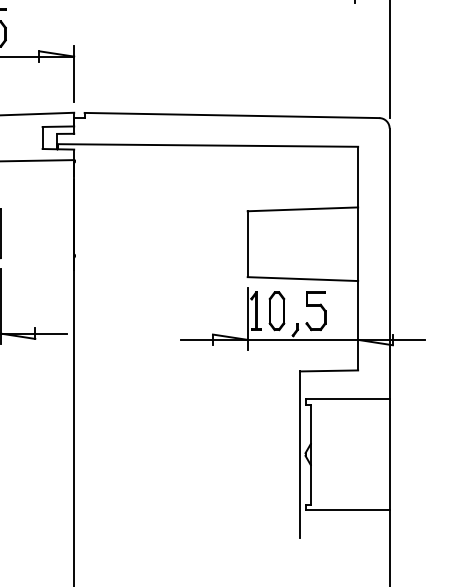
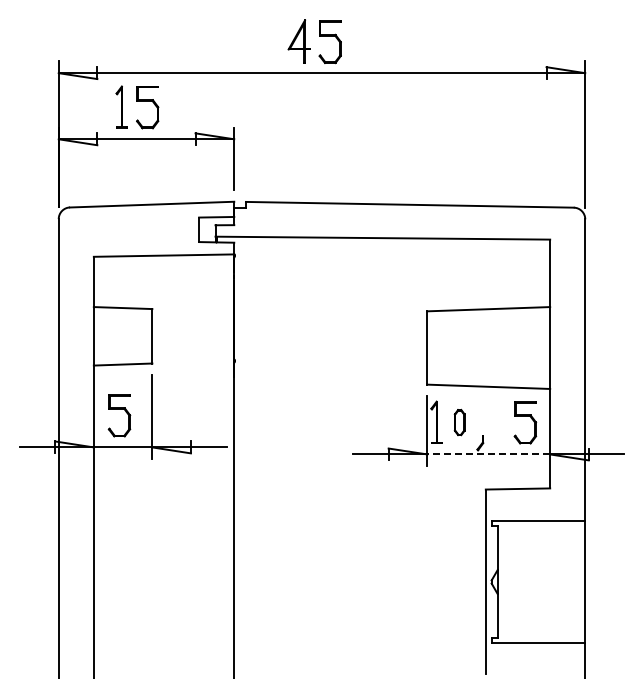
part: (276, 311) -> (459, 422), size x0.6
part: (316, 311) -> (525, 422), moved
line: (302, 339) -> (488, 454), solid -> dashed

